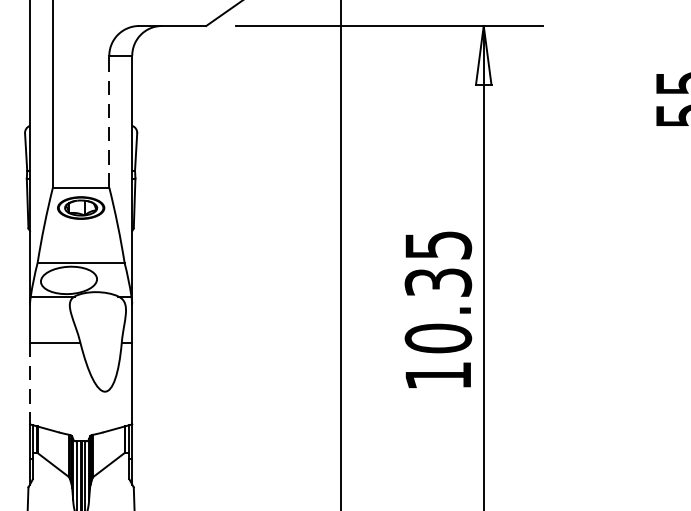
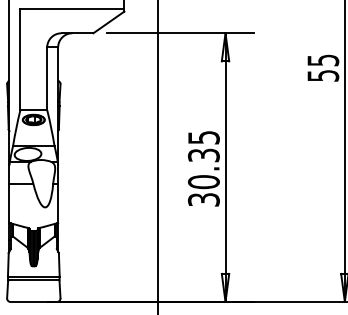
line: (109, 120) -> (47, 78), dashed -> solid
text: (437, 375) -> (203, 199), 10.35 -> 30.35
line: (30, 385) -> (9, 204), dashed -> solid

